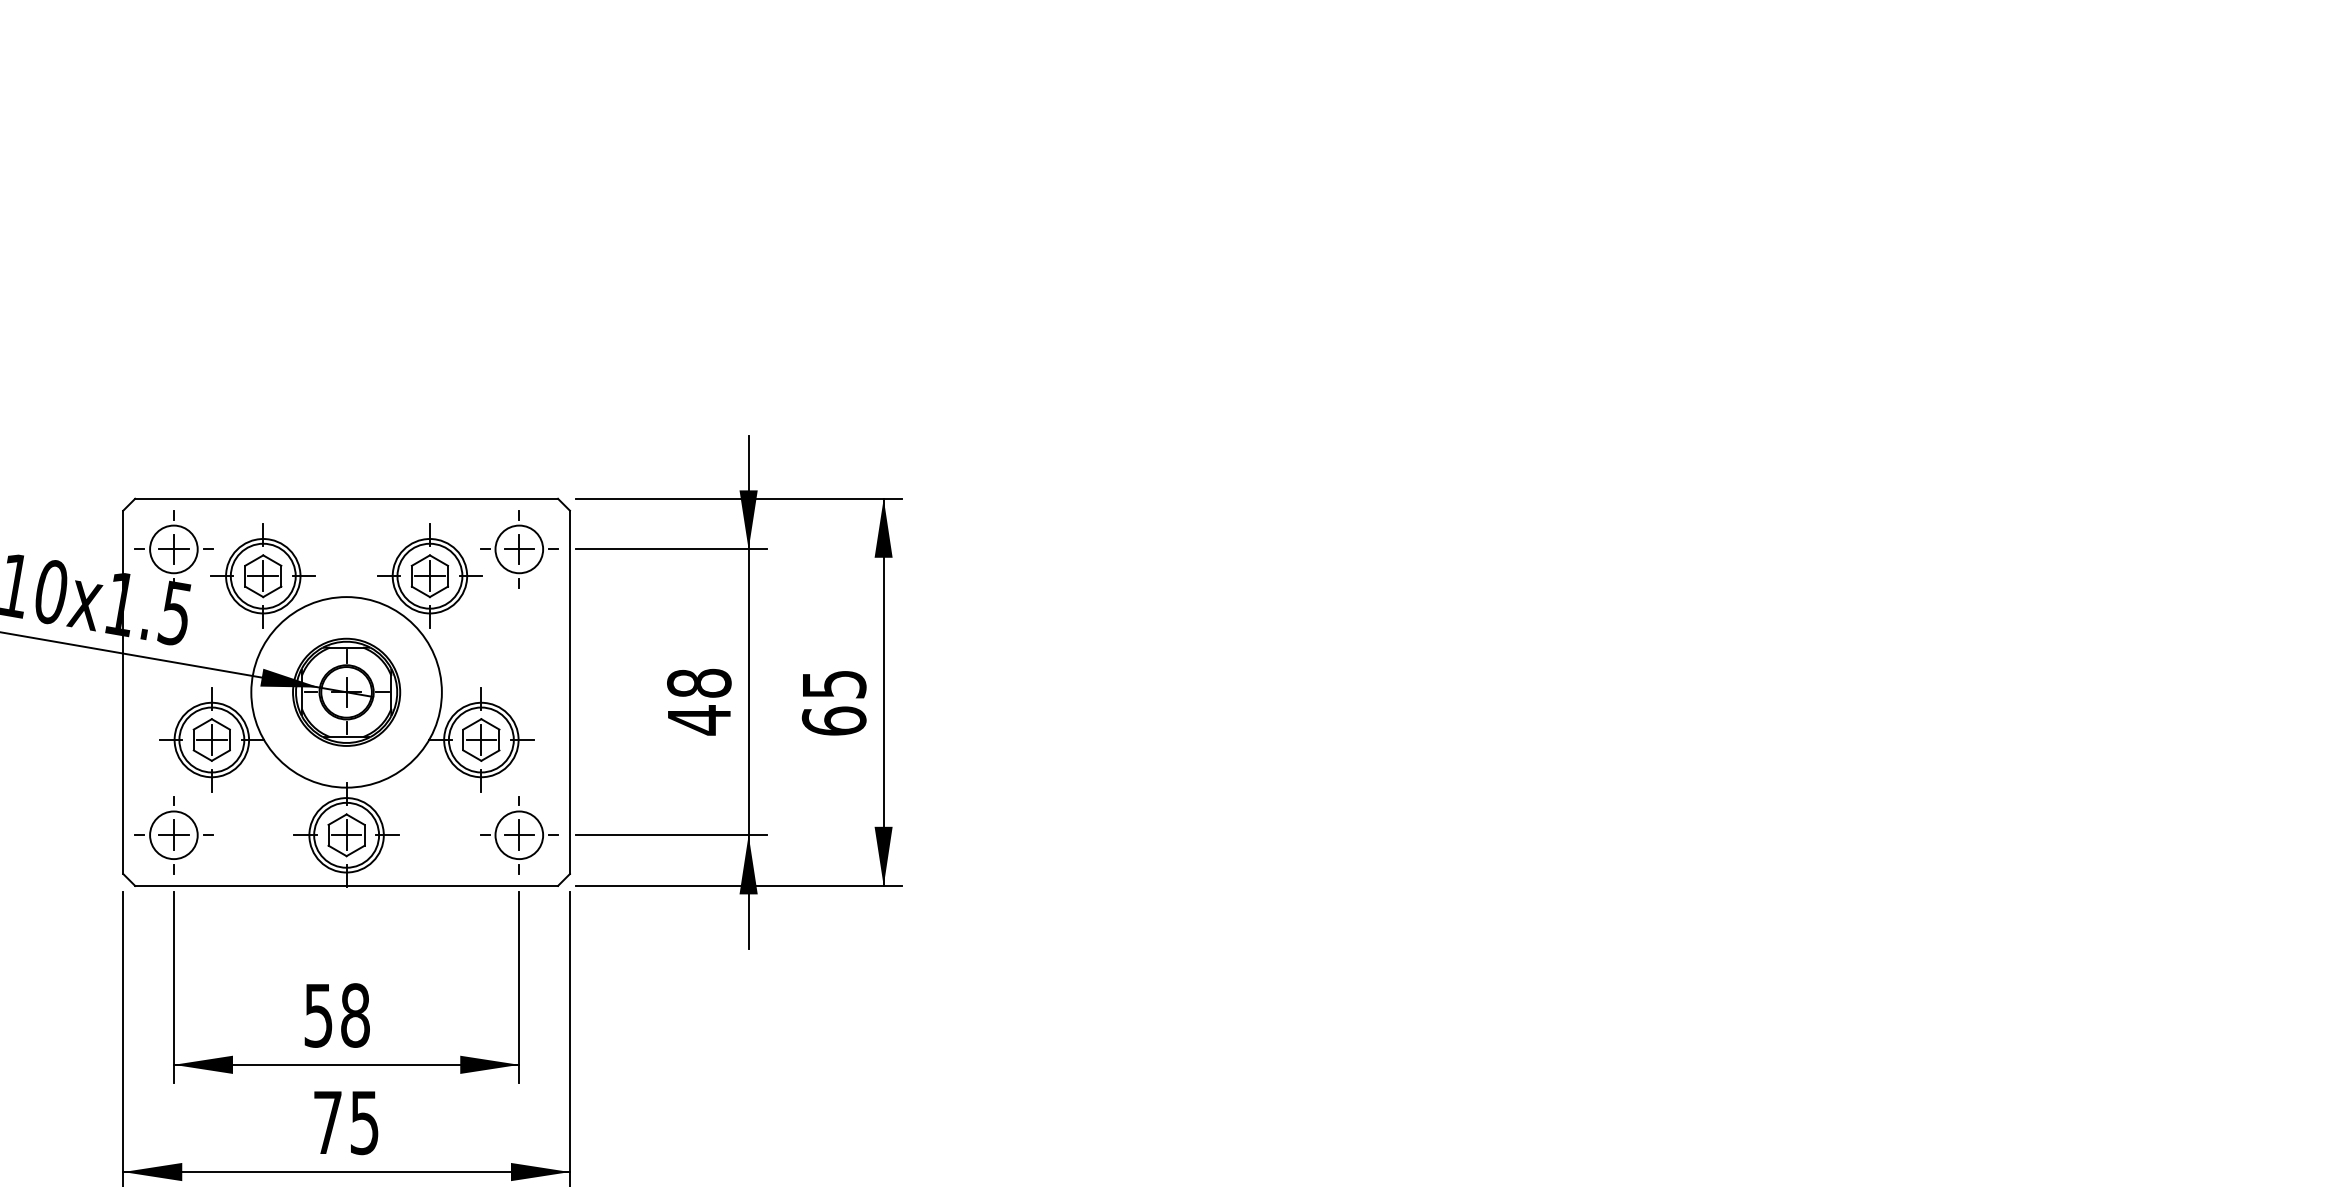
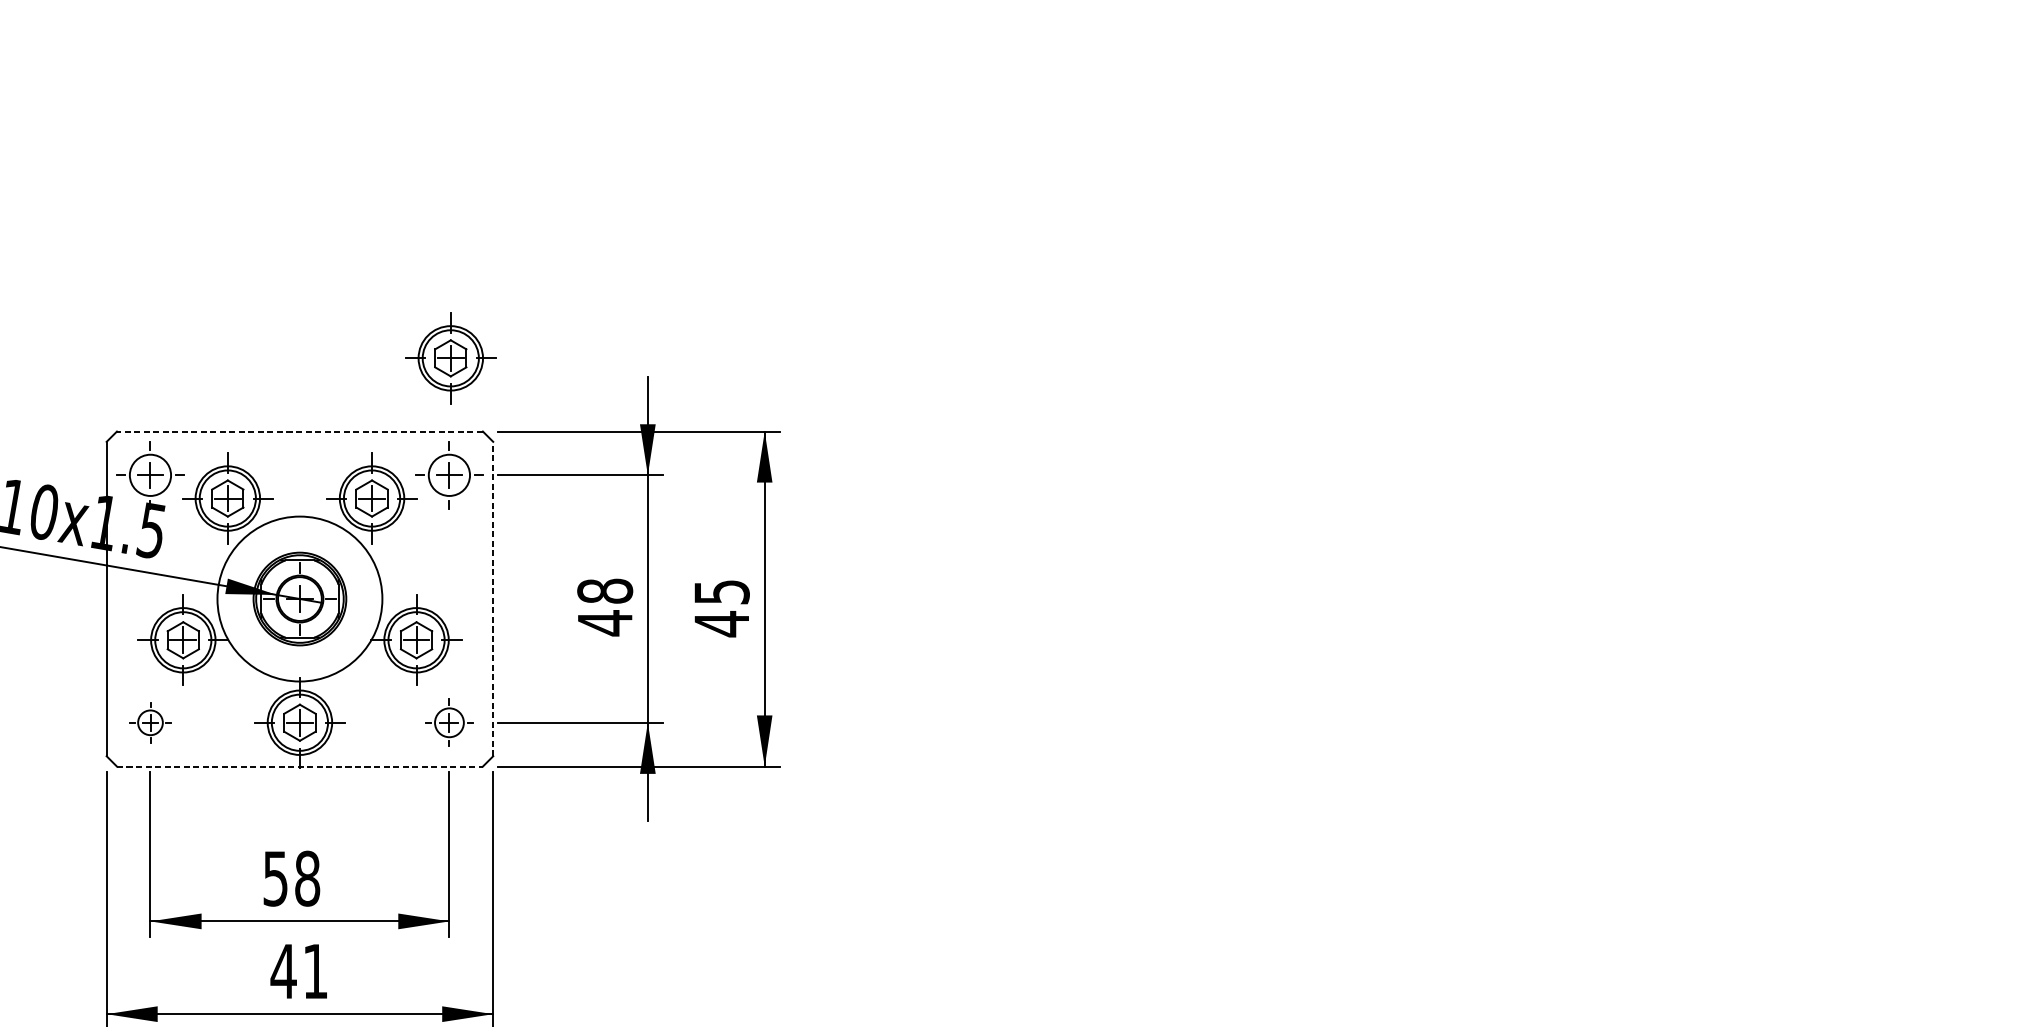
part: (520, 413) -> (450, 357), added
line: (346, 498) -> (299, 431), solid -> dashed
line: (569, 692) -> (492, 599), solid -> dashed
text: (833, 721) -> (721, 624), 65 -> 45
part: (173, 835) -> (150, 722), size x0.6
part: (519, 835) -> (449, 722), size x0.7
line: (347, 885) -> (300, 766), solid -> dashed
text: (345, 1123) -> (298, 972), 75 -> 41

